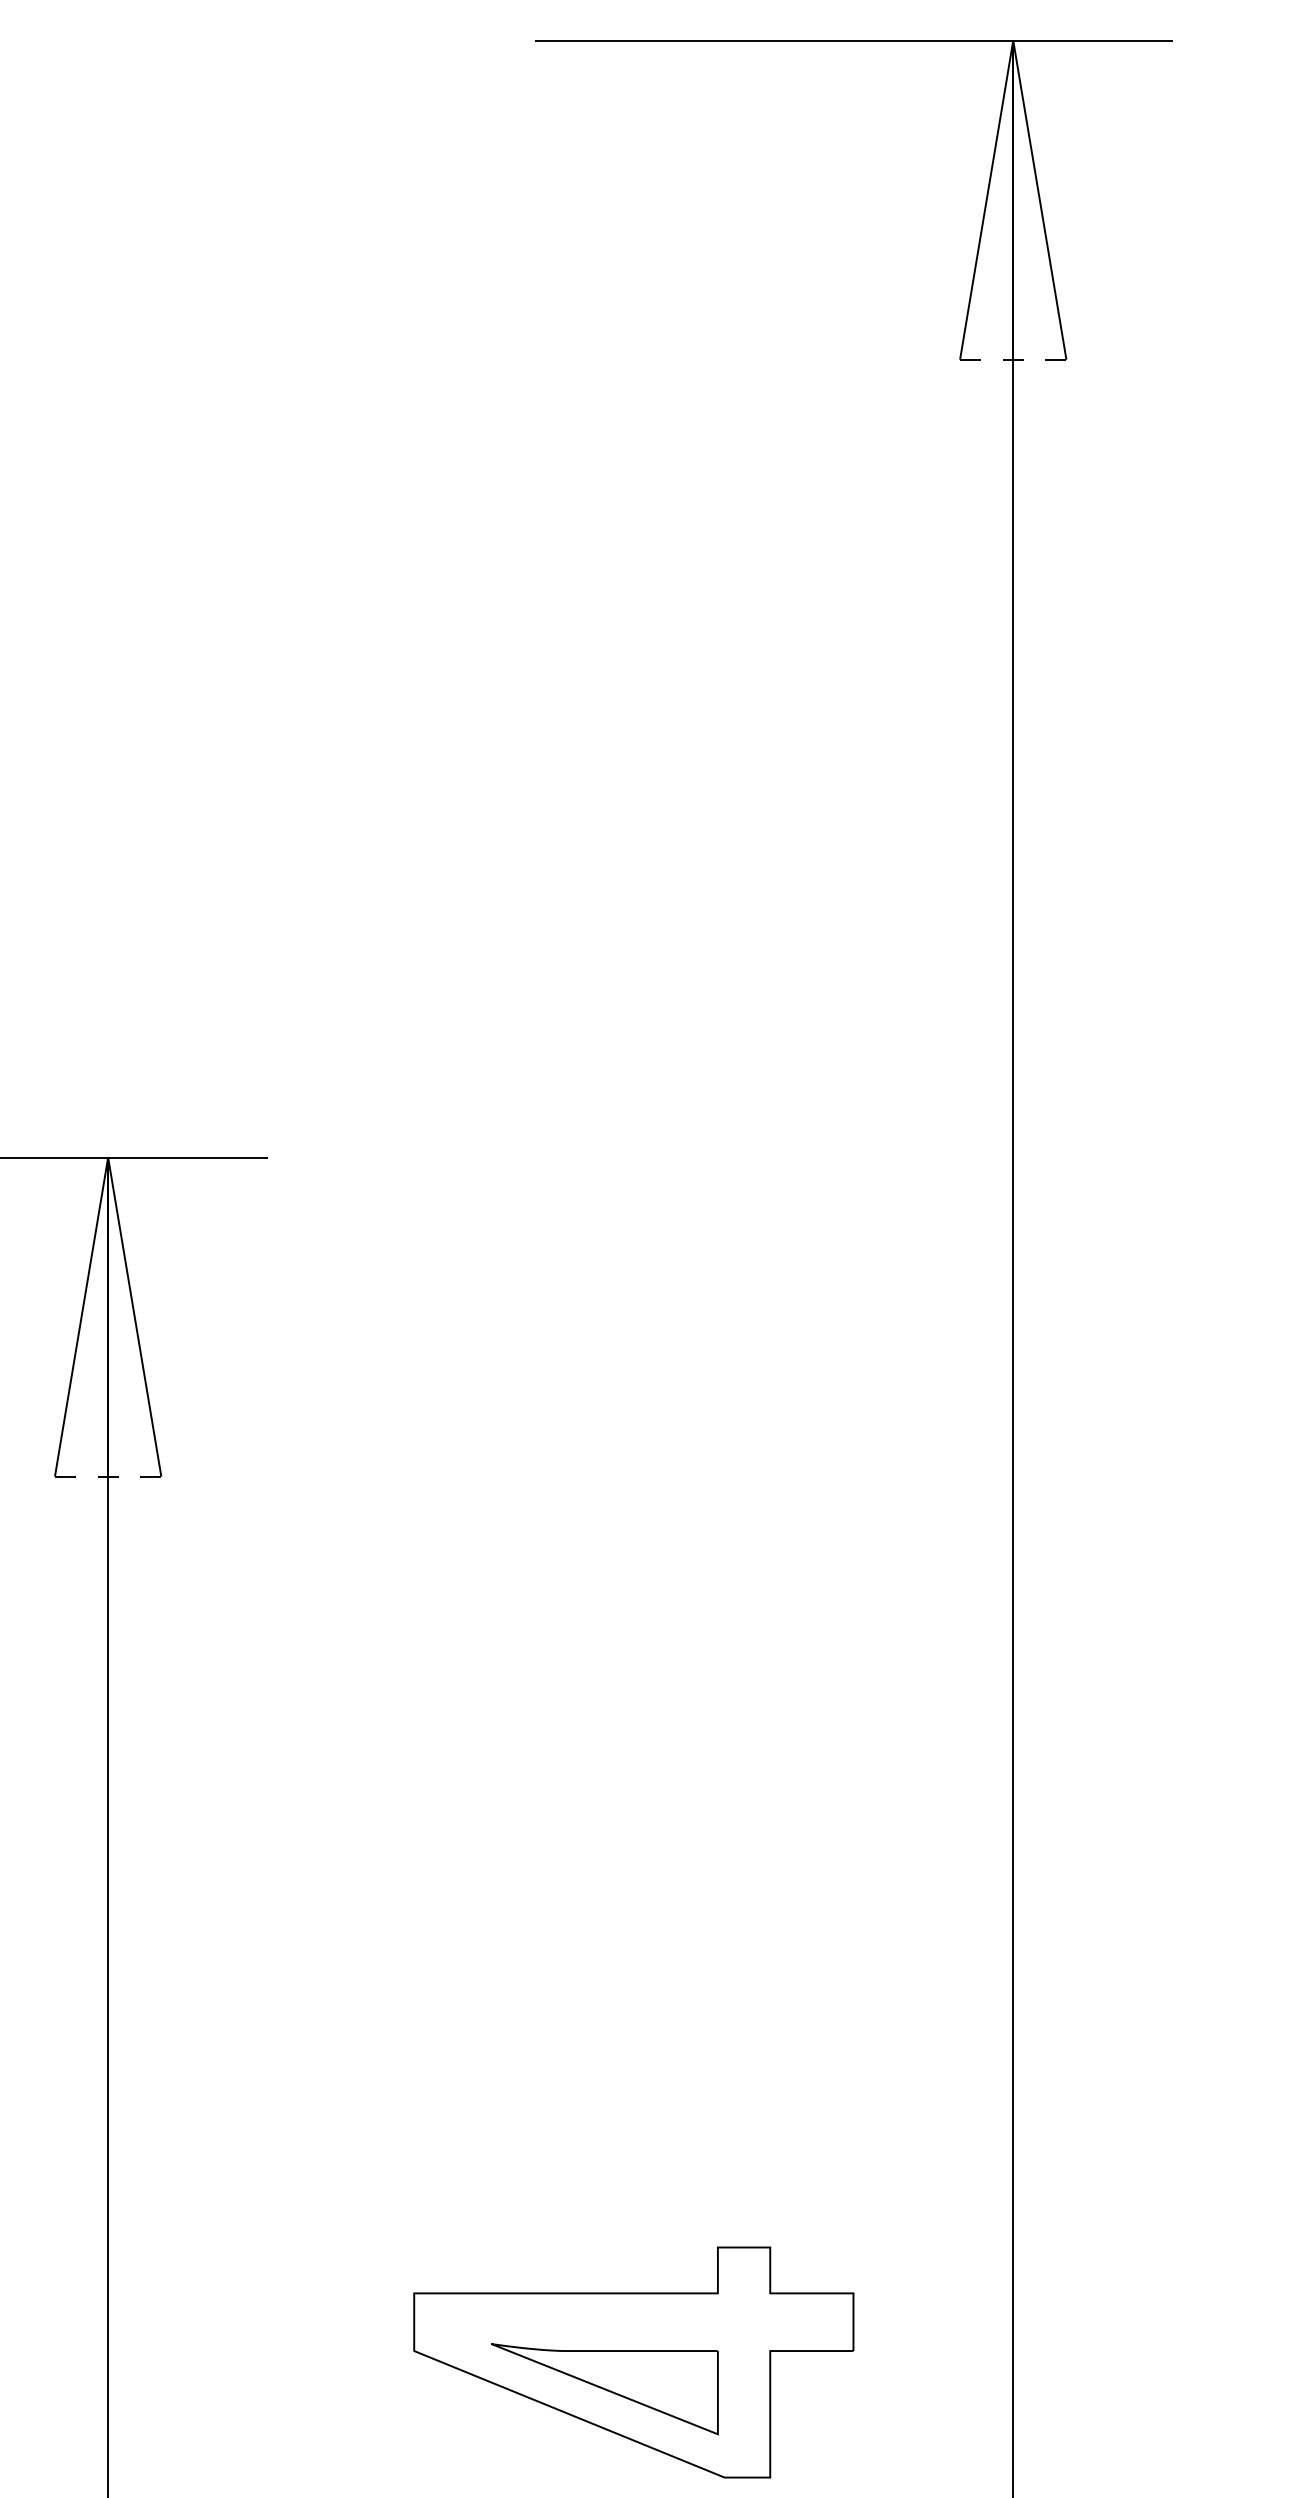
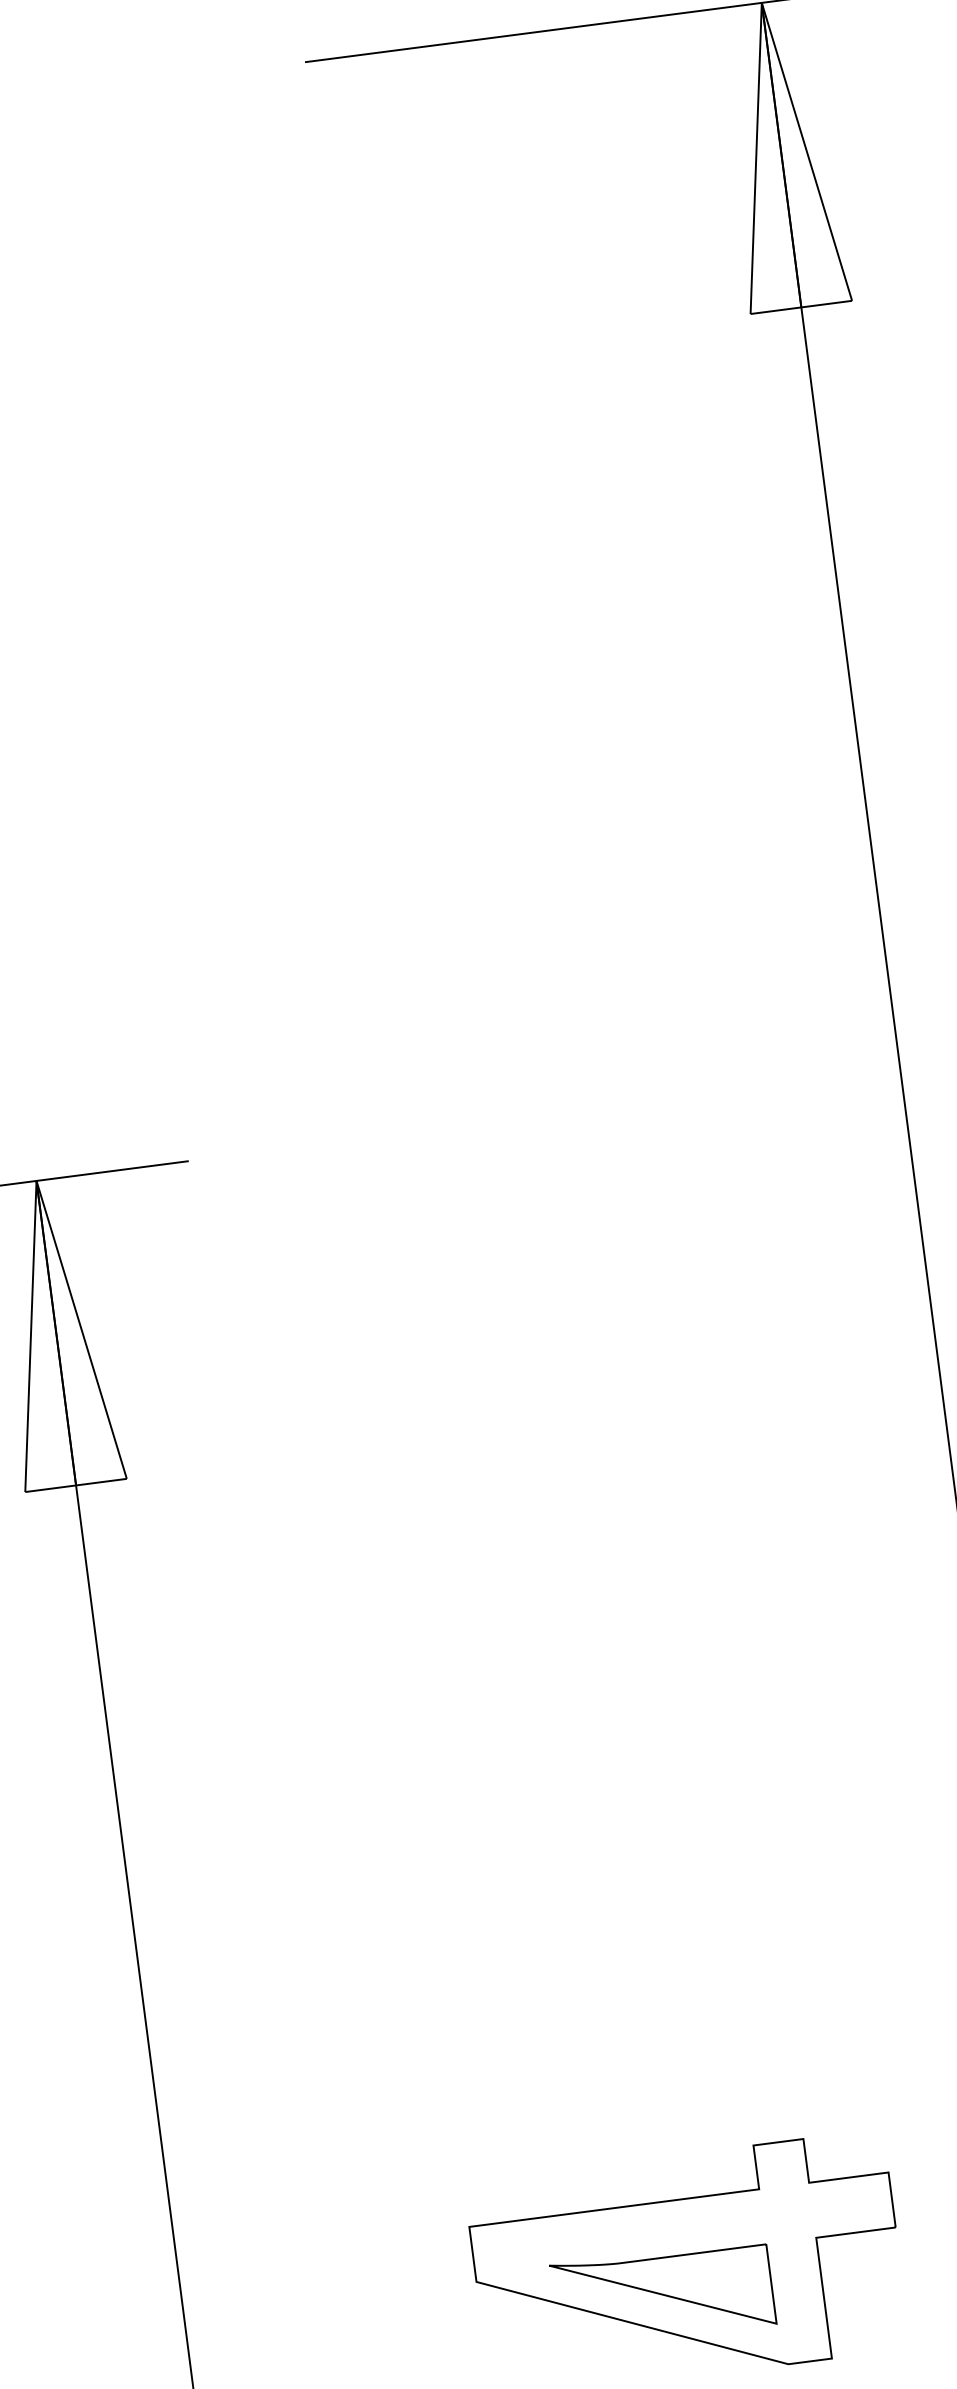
line: (1013, 359) -> (801, 307), dashed -> solid
line: (108, 1476) -> (76, 1485), dashed -> solid

